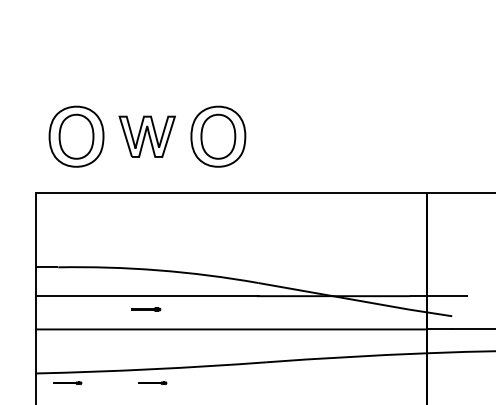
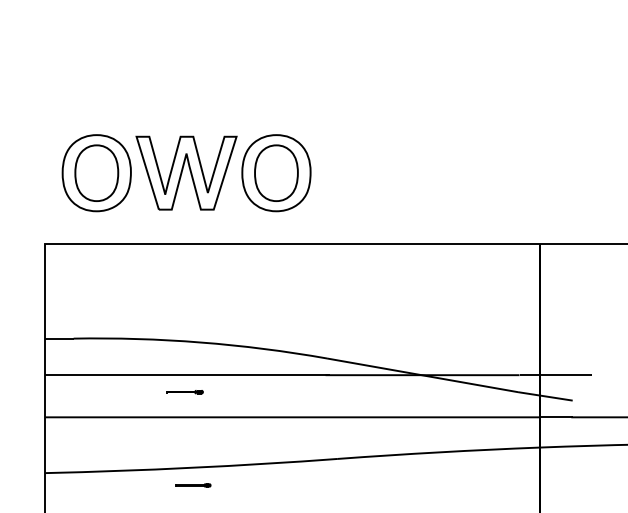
part: (146, 136) -> (185, 172), size x1.43
part: (67, 383) -> (85, 485), removed

